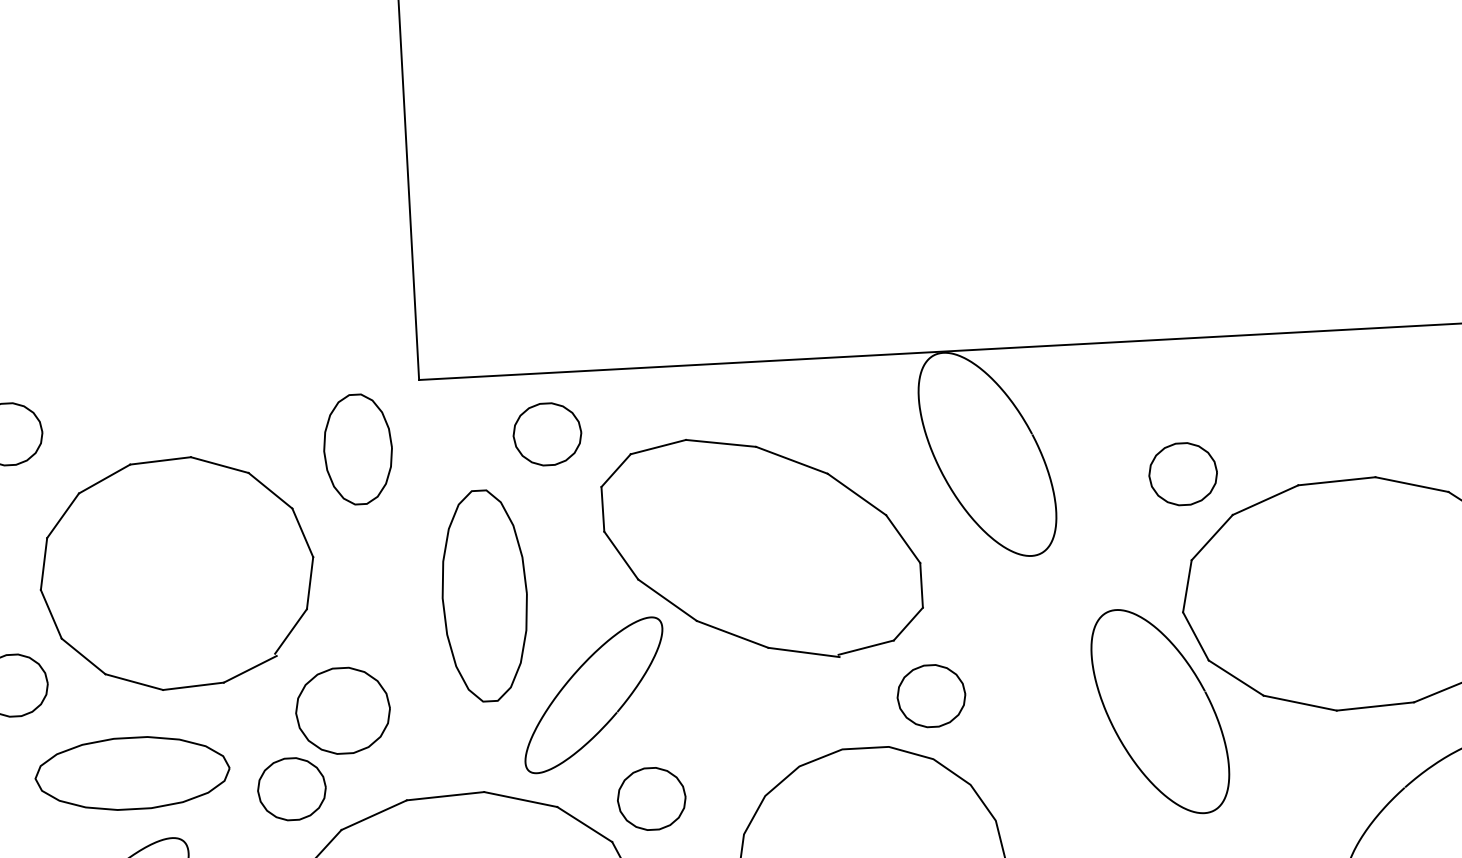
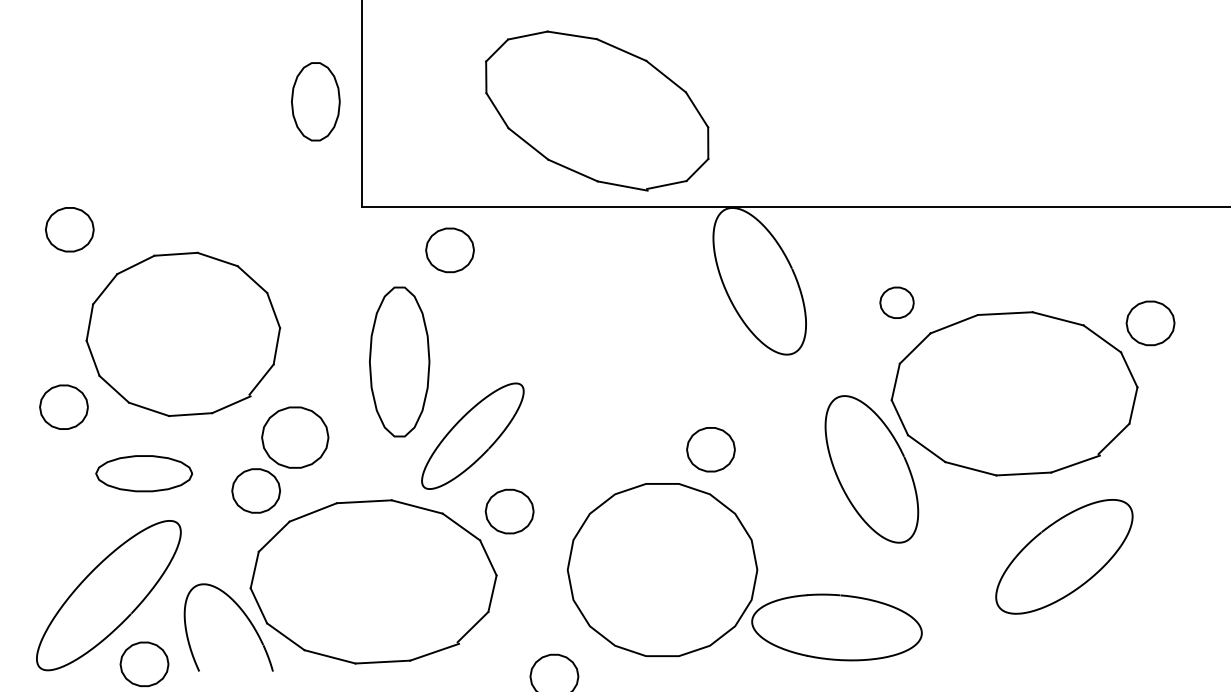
part: (357, 449) -> (315, 101), moved
part: (1182, 473) -> (896, 302), size x0.7
part: (762, 547) -> (597, 110), moved
part: (131, 773) -> (143, 473), size x0.7

